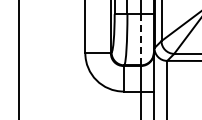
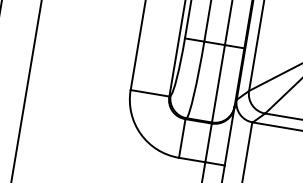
line: (141, 39) -> (219, 83), dashed -> solid

